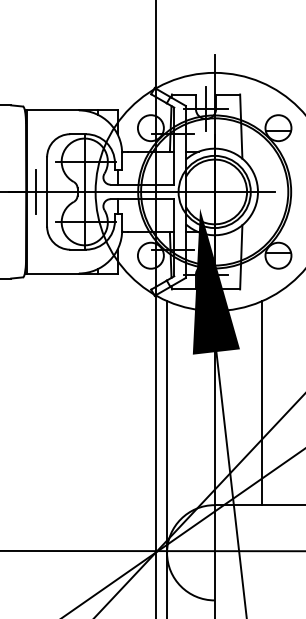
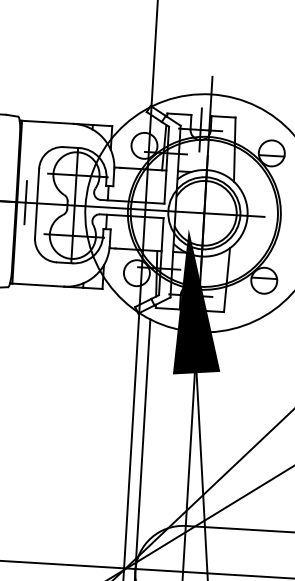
line: (262, 403) -> (239, 427), removed

